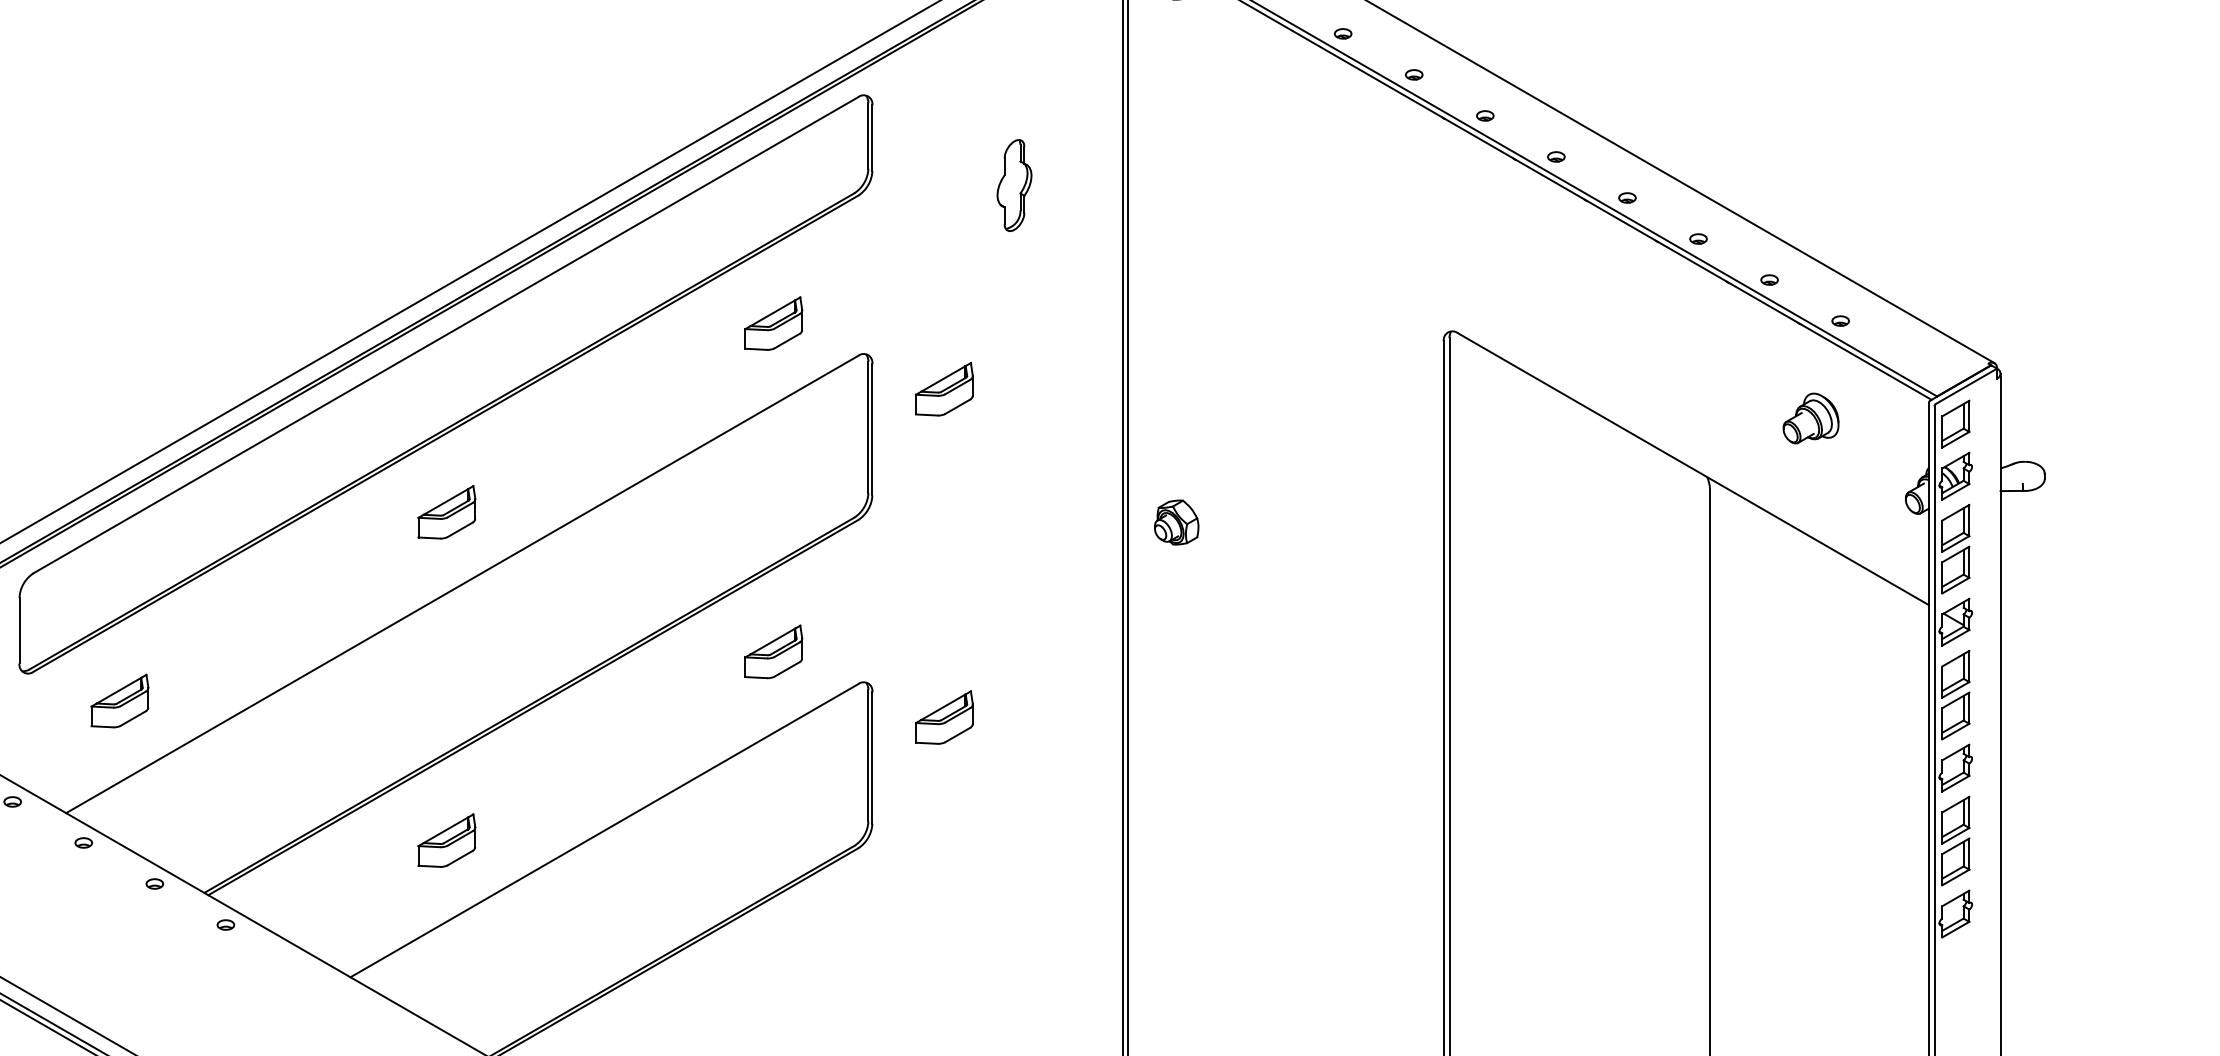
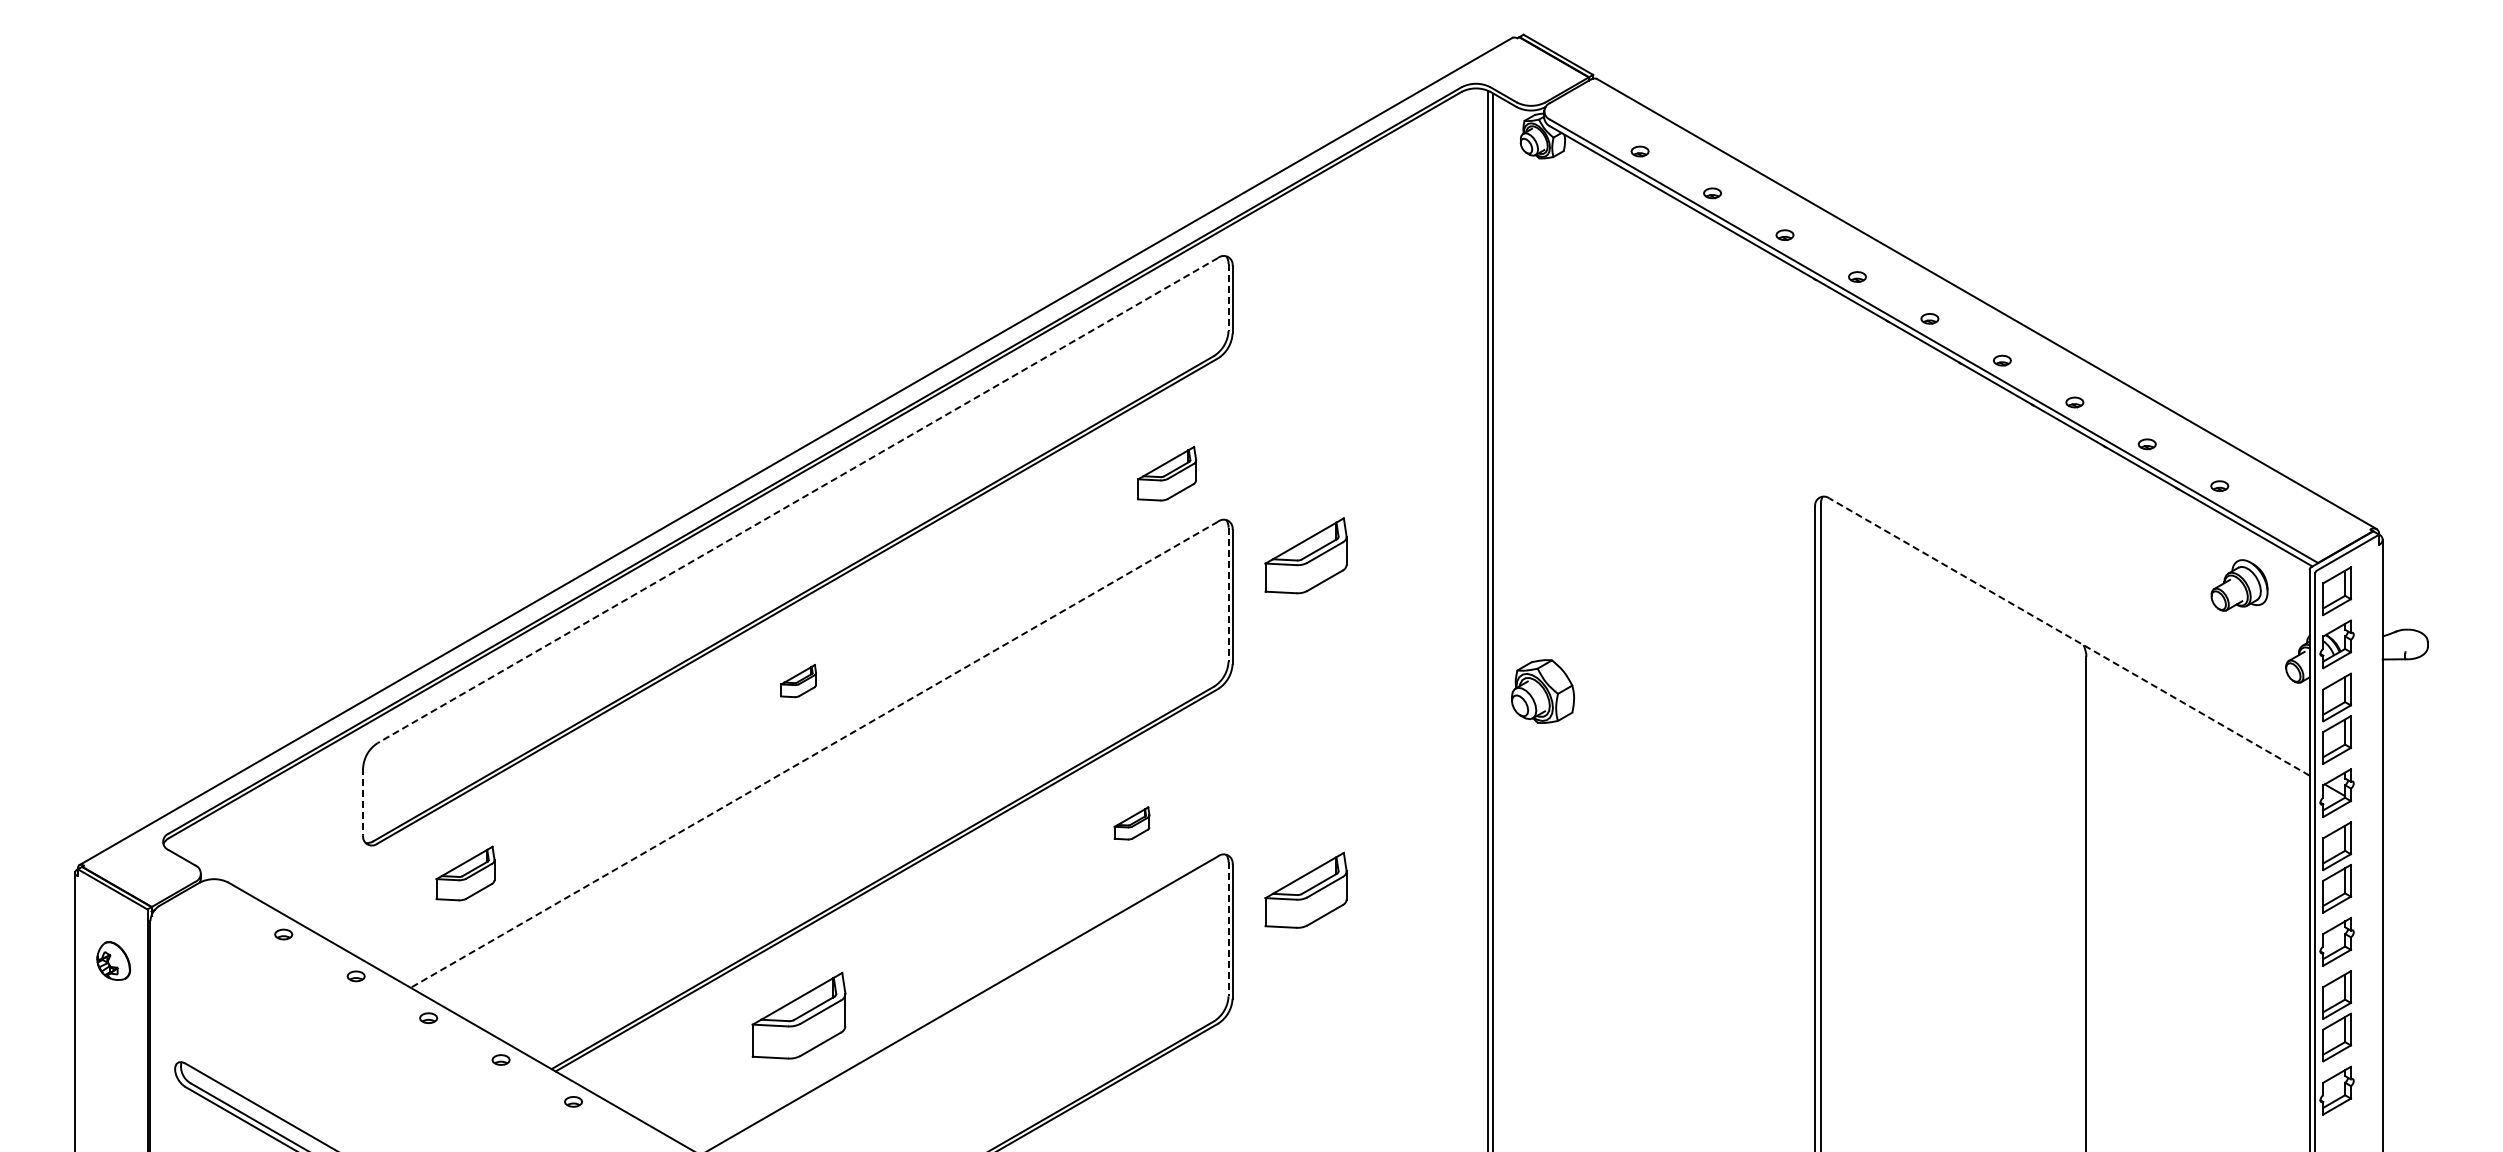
line: (868, 136) -> (1228, 297), solid -> dashed
part: (1014, 185) -> (1377, 347), removed
part: (774, 323) -> (1167, 473), moved
line: (445, 335) -> (797, 500), solid -> dashed
part: (943, 389) -> (1305, 555), size x1.4
part: (1810, 418) -> (2239, 585), moved
line: (868, 427) -> (1228, 594), solid -> dashed
line: (1693, 468) -> (2069, 636), solid -> dashed
part: (446, 511) -> (798, 680), size x0.6
part: (1176, 522) -> (1542, 691), size x1.4
line: (461, 584) -> (813, 754), solid -> dashed
line: (19, 631) -> (363, 802), solid -> dashed
part: (773, 651) -> (1131, 823), size x0.6
part: (943, 717) -> (1305, 890), size x1.4
line: (868, 755) -> (1228, 929), solid -> dashed
part: (446, 840) -> (798, 1015), size x1.6

